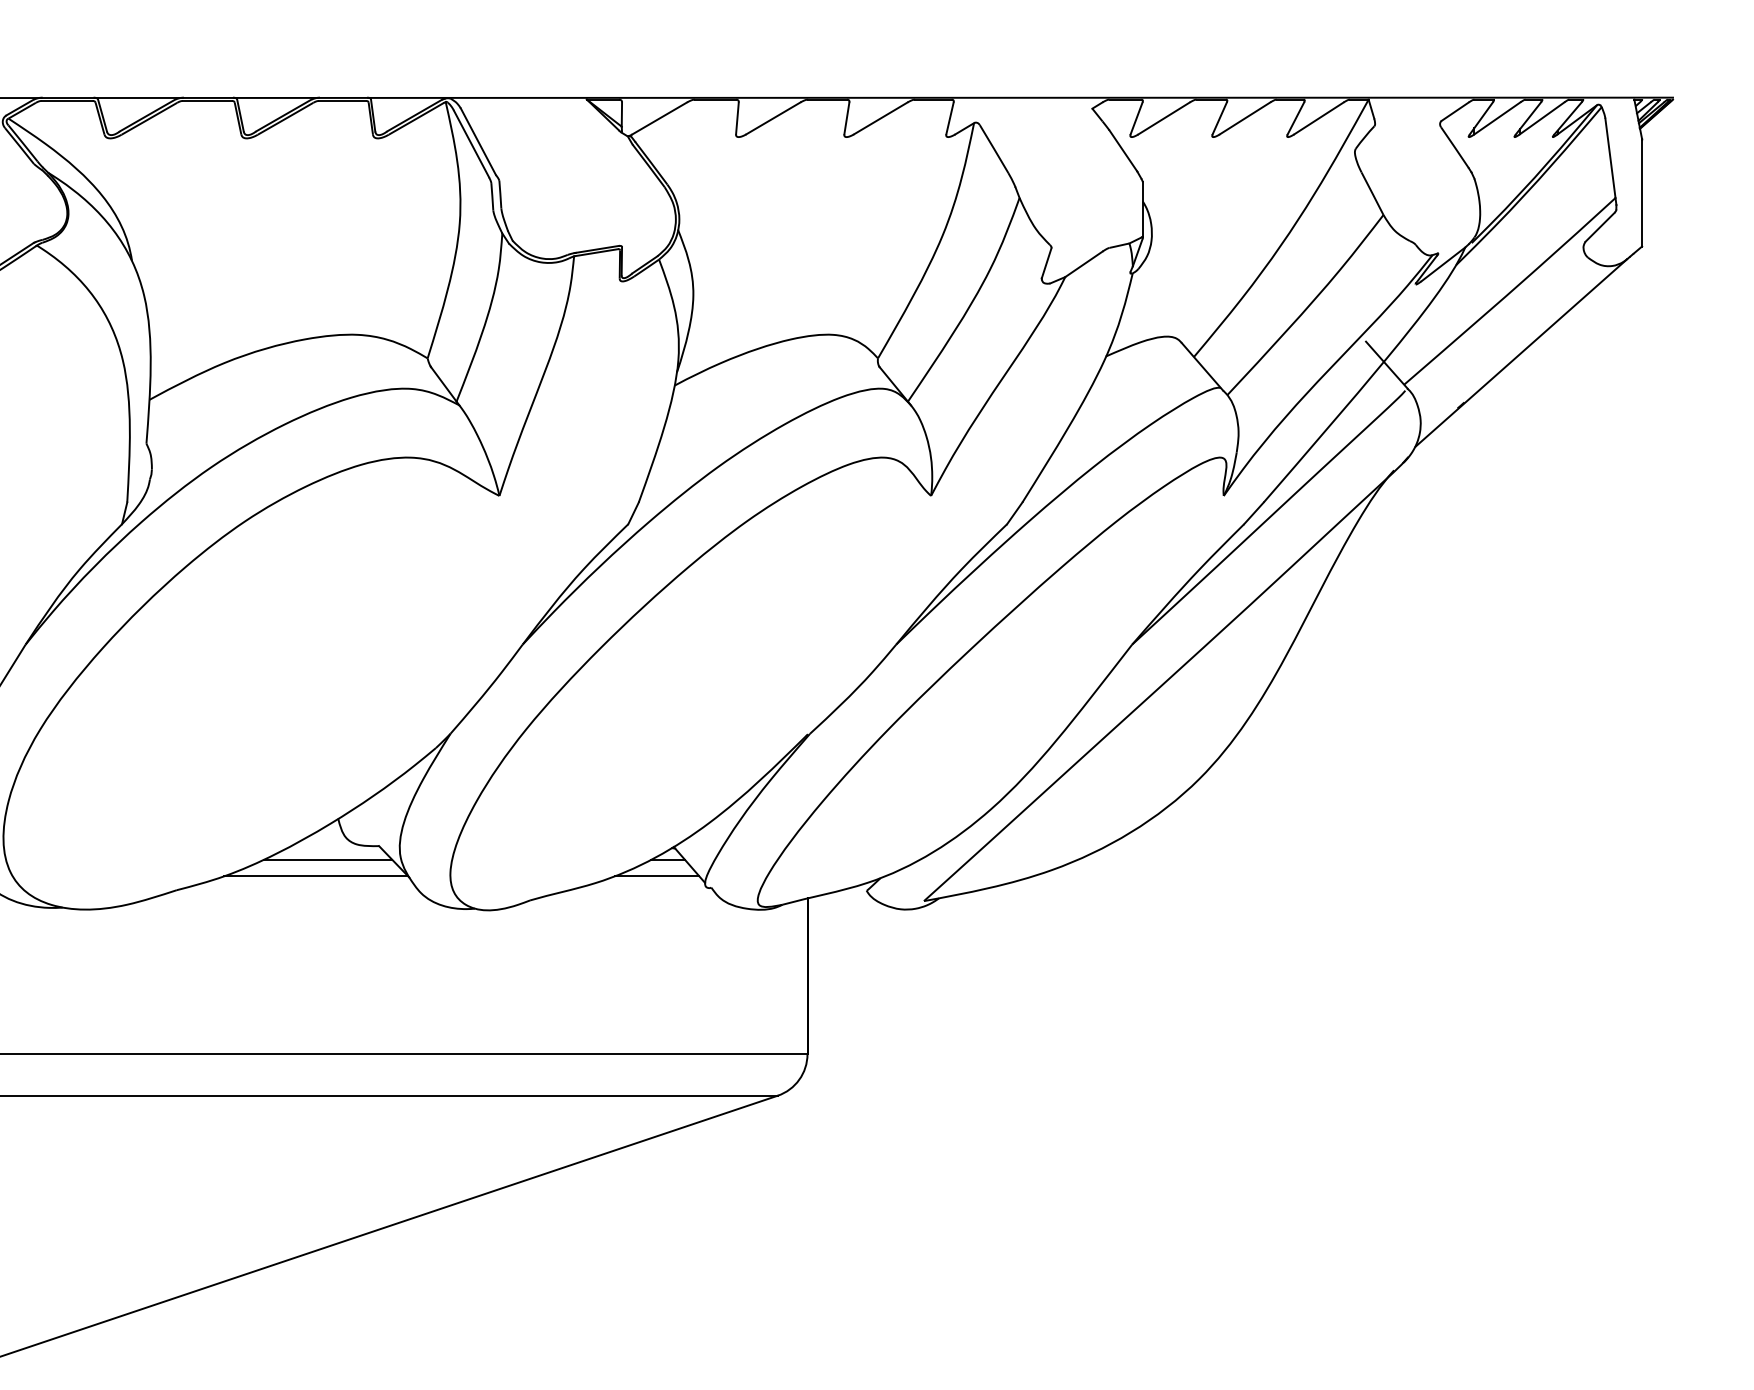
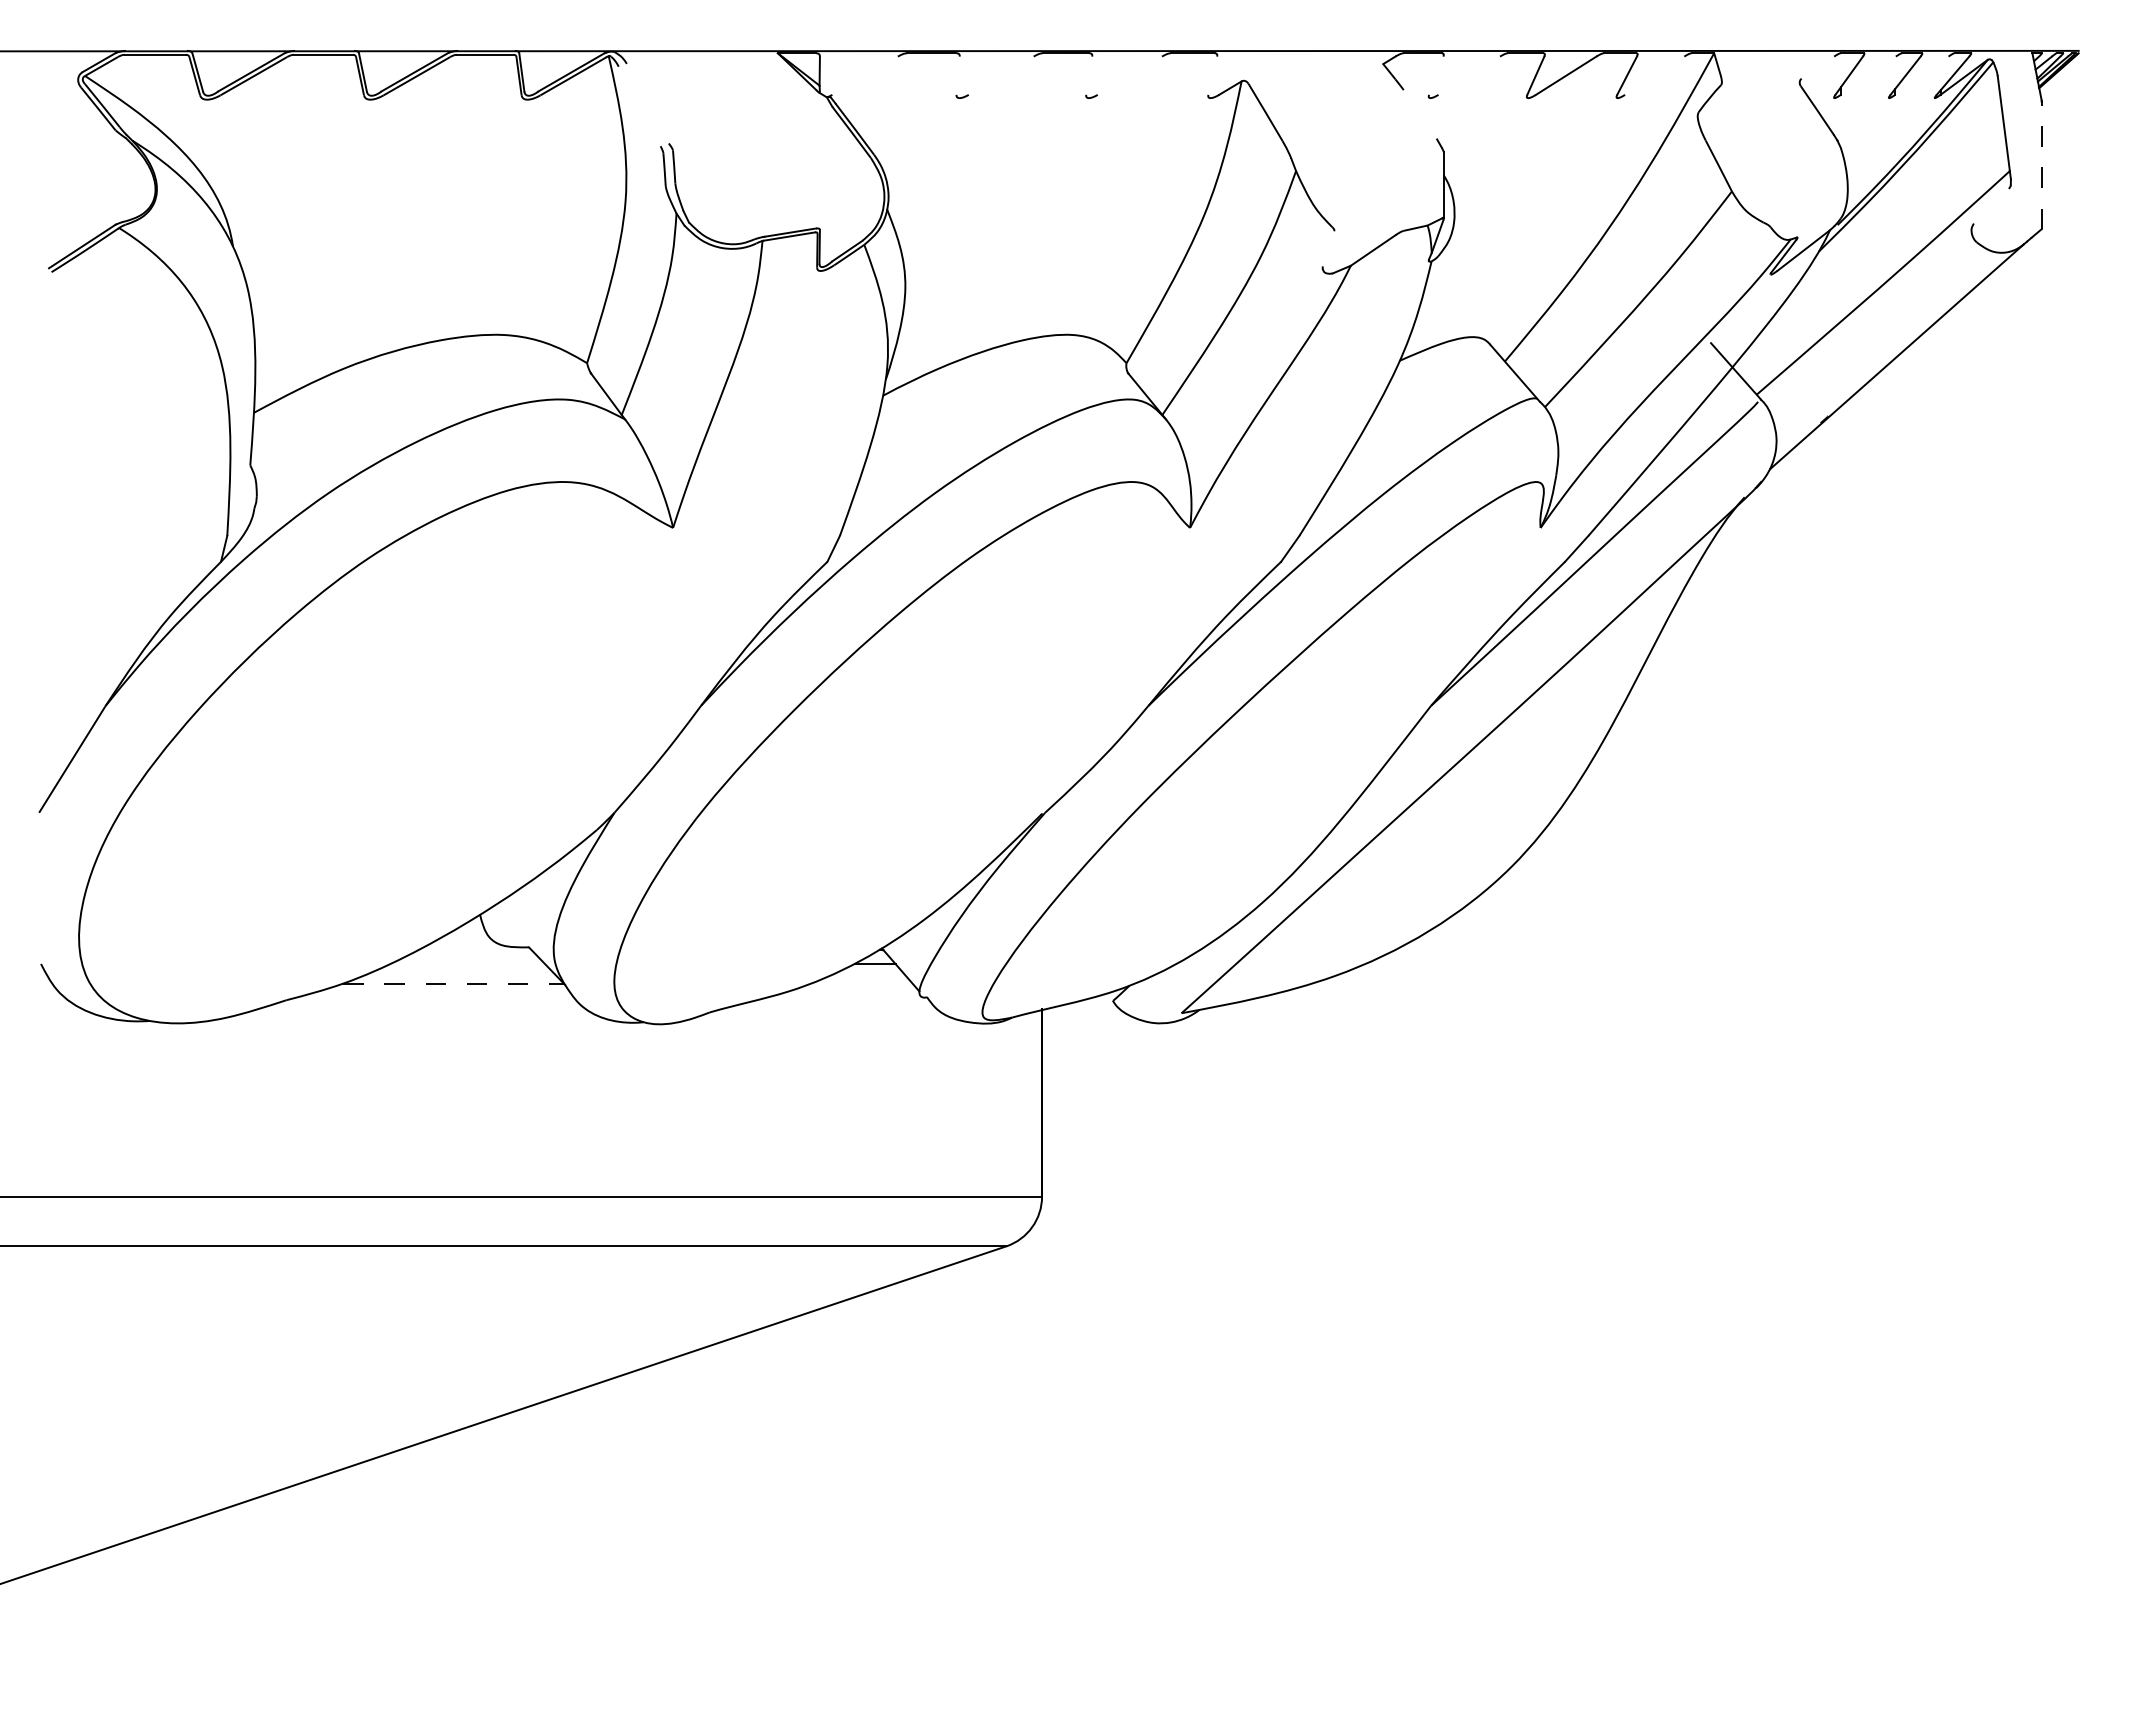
line: (1454, 111) -> (1817, 67), removed
line: (659, 118) -> (864, 75), removed
line: (736, 118) -> (957, 75), removed
line: (772, 118) -> (1000, 75), removed
line: (847, 118) -> (1089, 75), removed
line: (880, 118) -> (1129, 75), removed
line: (949, 118) -> (1212, 75), removed
line: (1136, 118) -> (1436, 75), removed
line: (1164, 118) -> (1469, 75), removed
line: (1318, 118) -> (1654, 75), removed
line: (1496, 118) -> (1867, 75), removed
line: (1541, 118) -> (1921, 75), removed
line: (478, 141) -> (647, 103), removed
line: (471, 144) -> (639, 106), removed
line: (1123, 150) -> (1420, 114), removed
line: (1641, 192) -> (2041, 164), solid -> dashed
line: (1599, 226) -> (1990, 205), removed
line: (1046, 263) -> (1328, 249), removed
line: (327, 859) -> (467, 963), removed
line: (316, 876) -> (454, 983), solid -> dashed
line: (656, 876) -> (861, 983), removed

